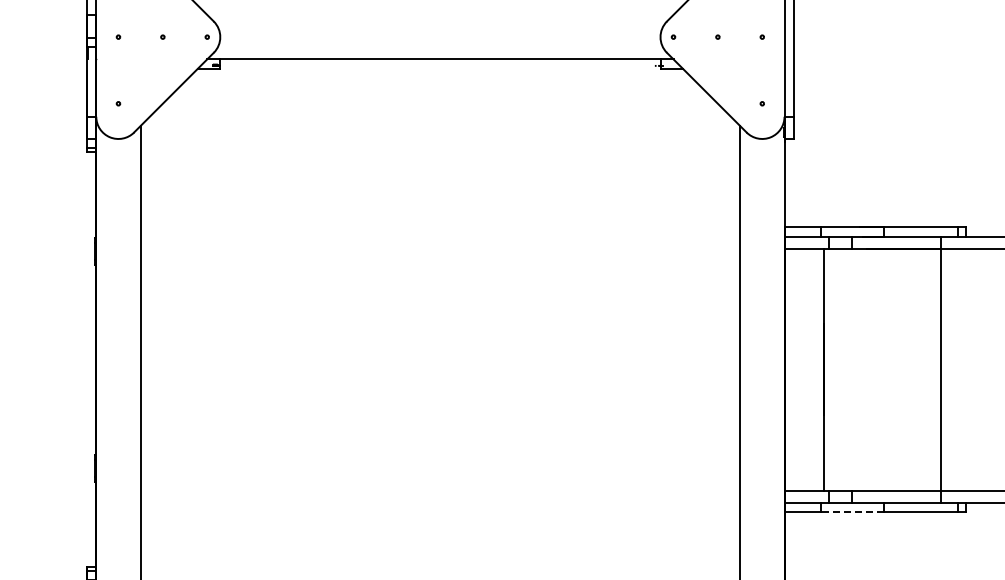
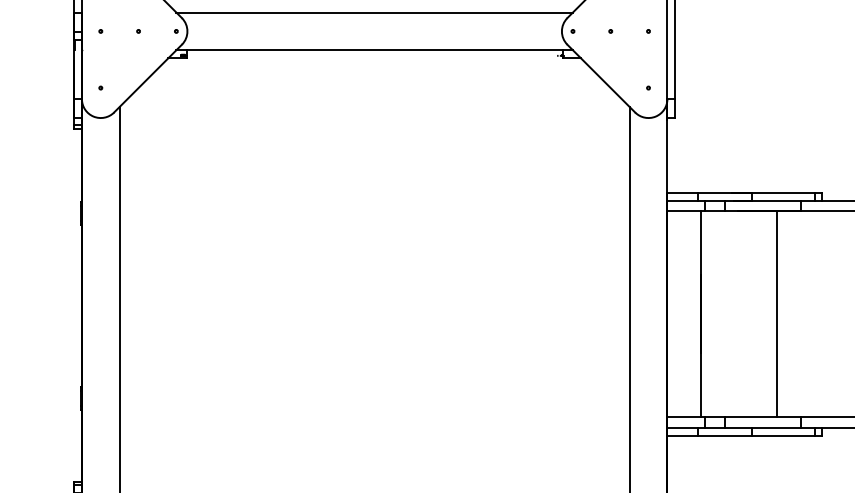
line: (440, 14) -> (374, 12), added
line: (941, 369) -> (777, 314), moved
line: (852, 512) -> (725, 435), dashed -> solid

